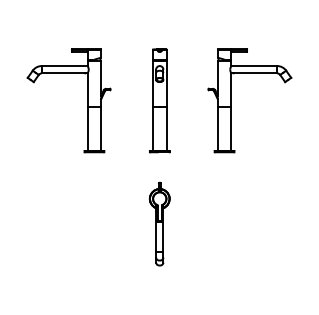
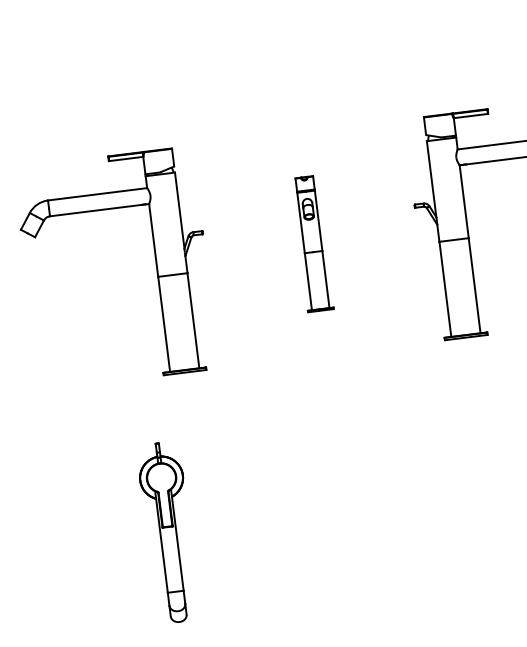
part: (159, 100) -> (311, 243), size x0.6
part: (159, 223) -> (167, 531), moved

